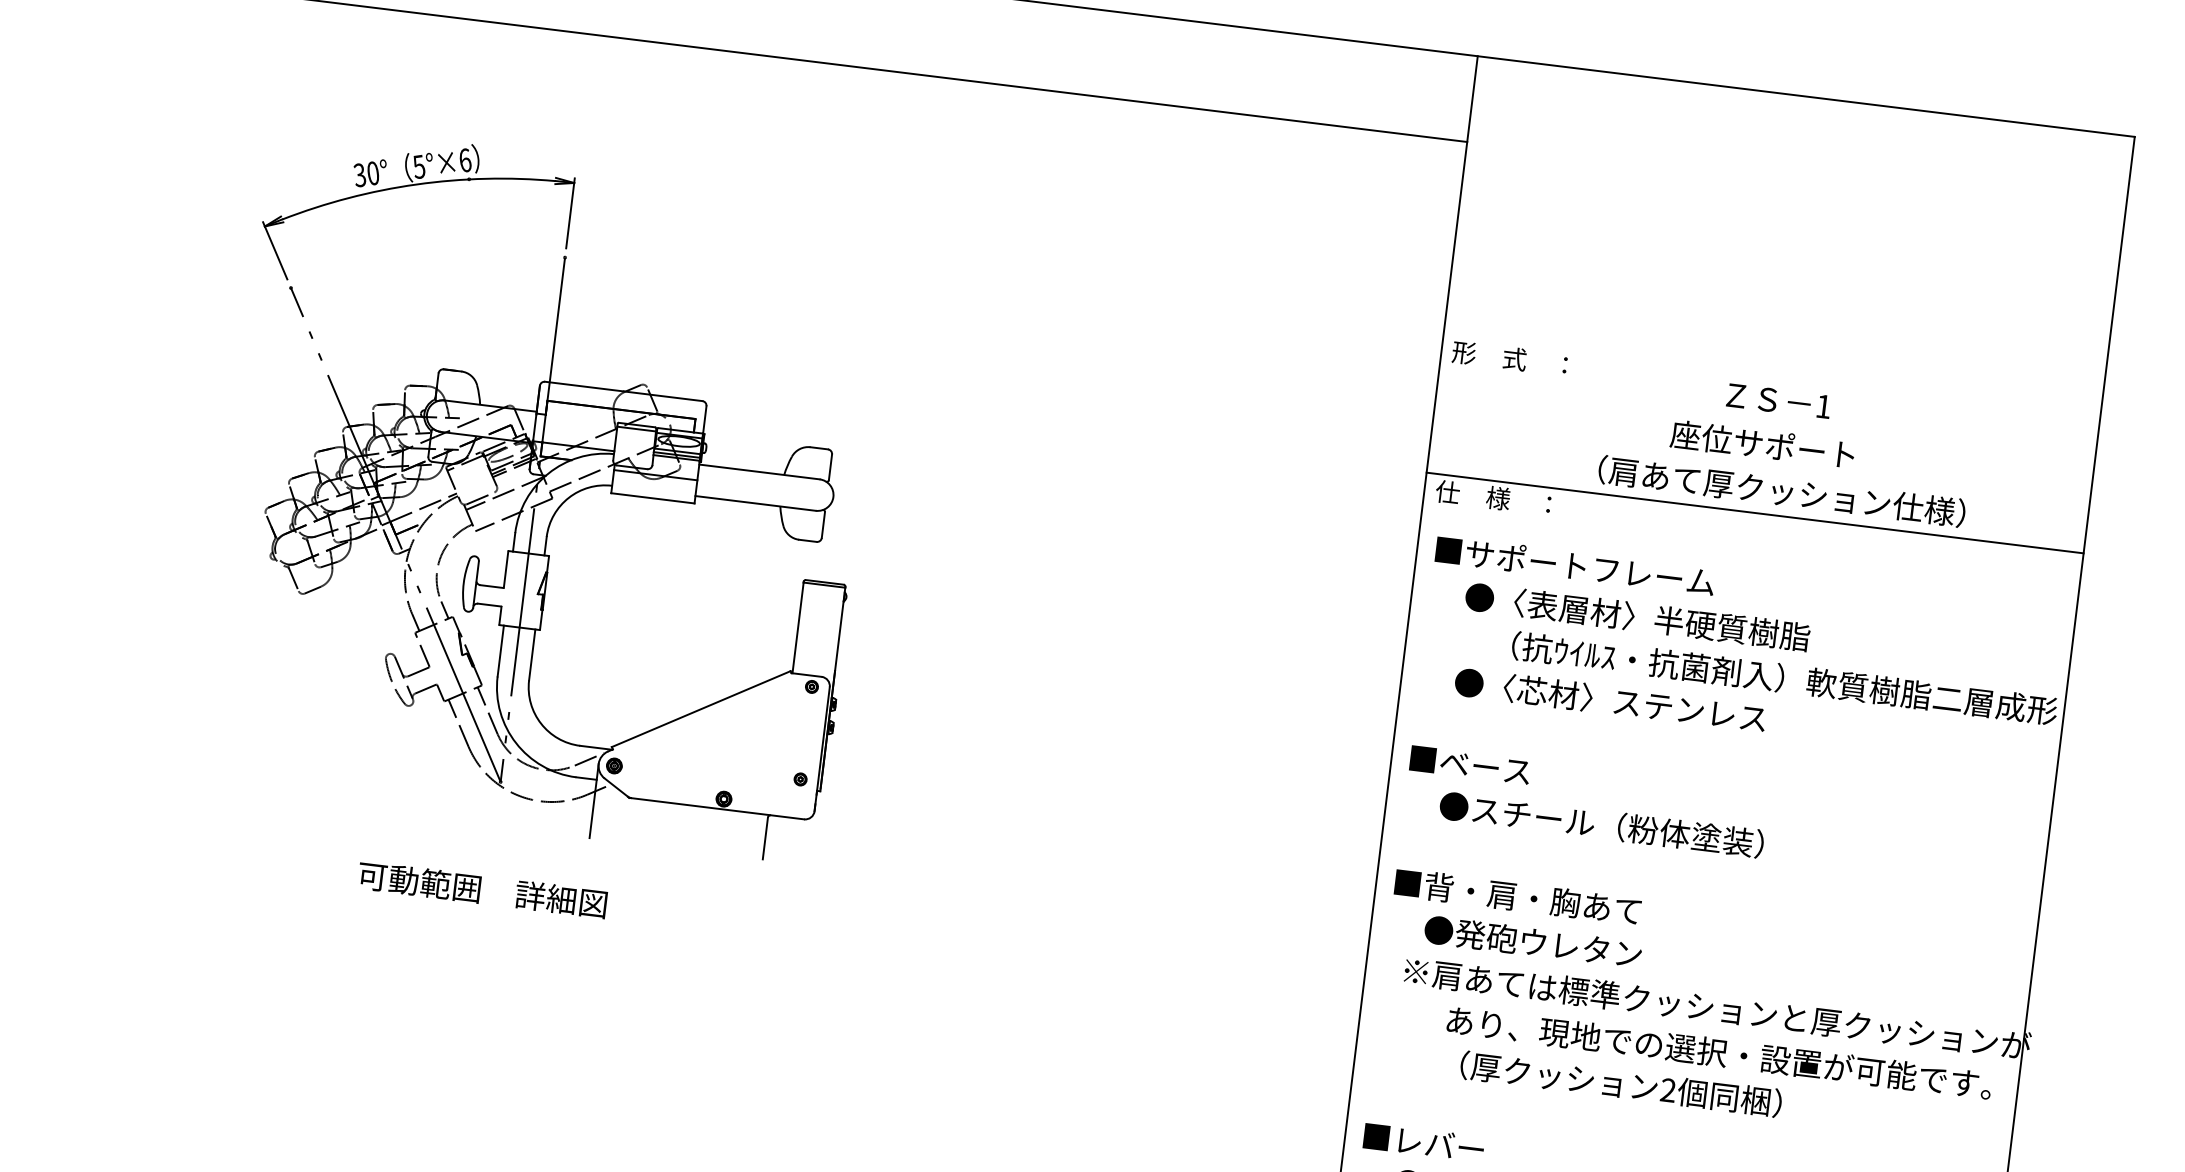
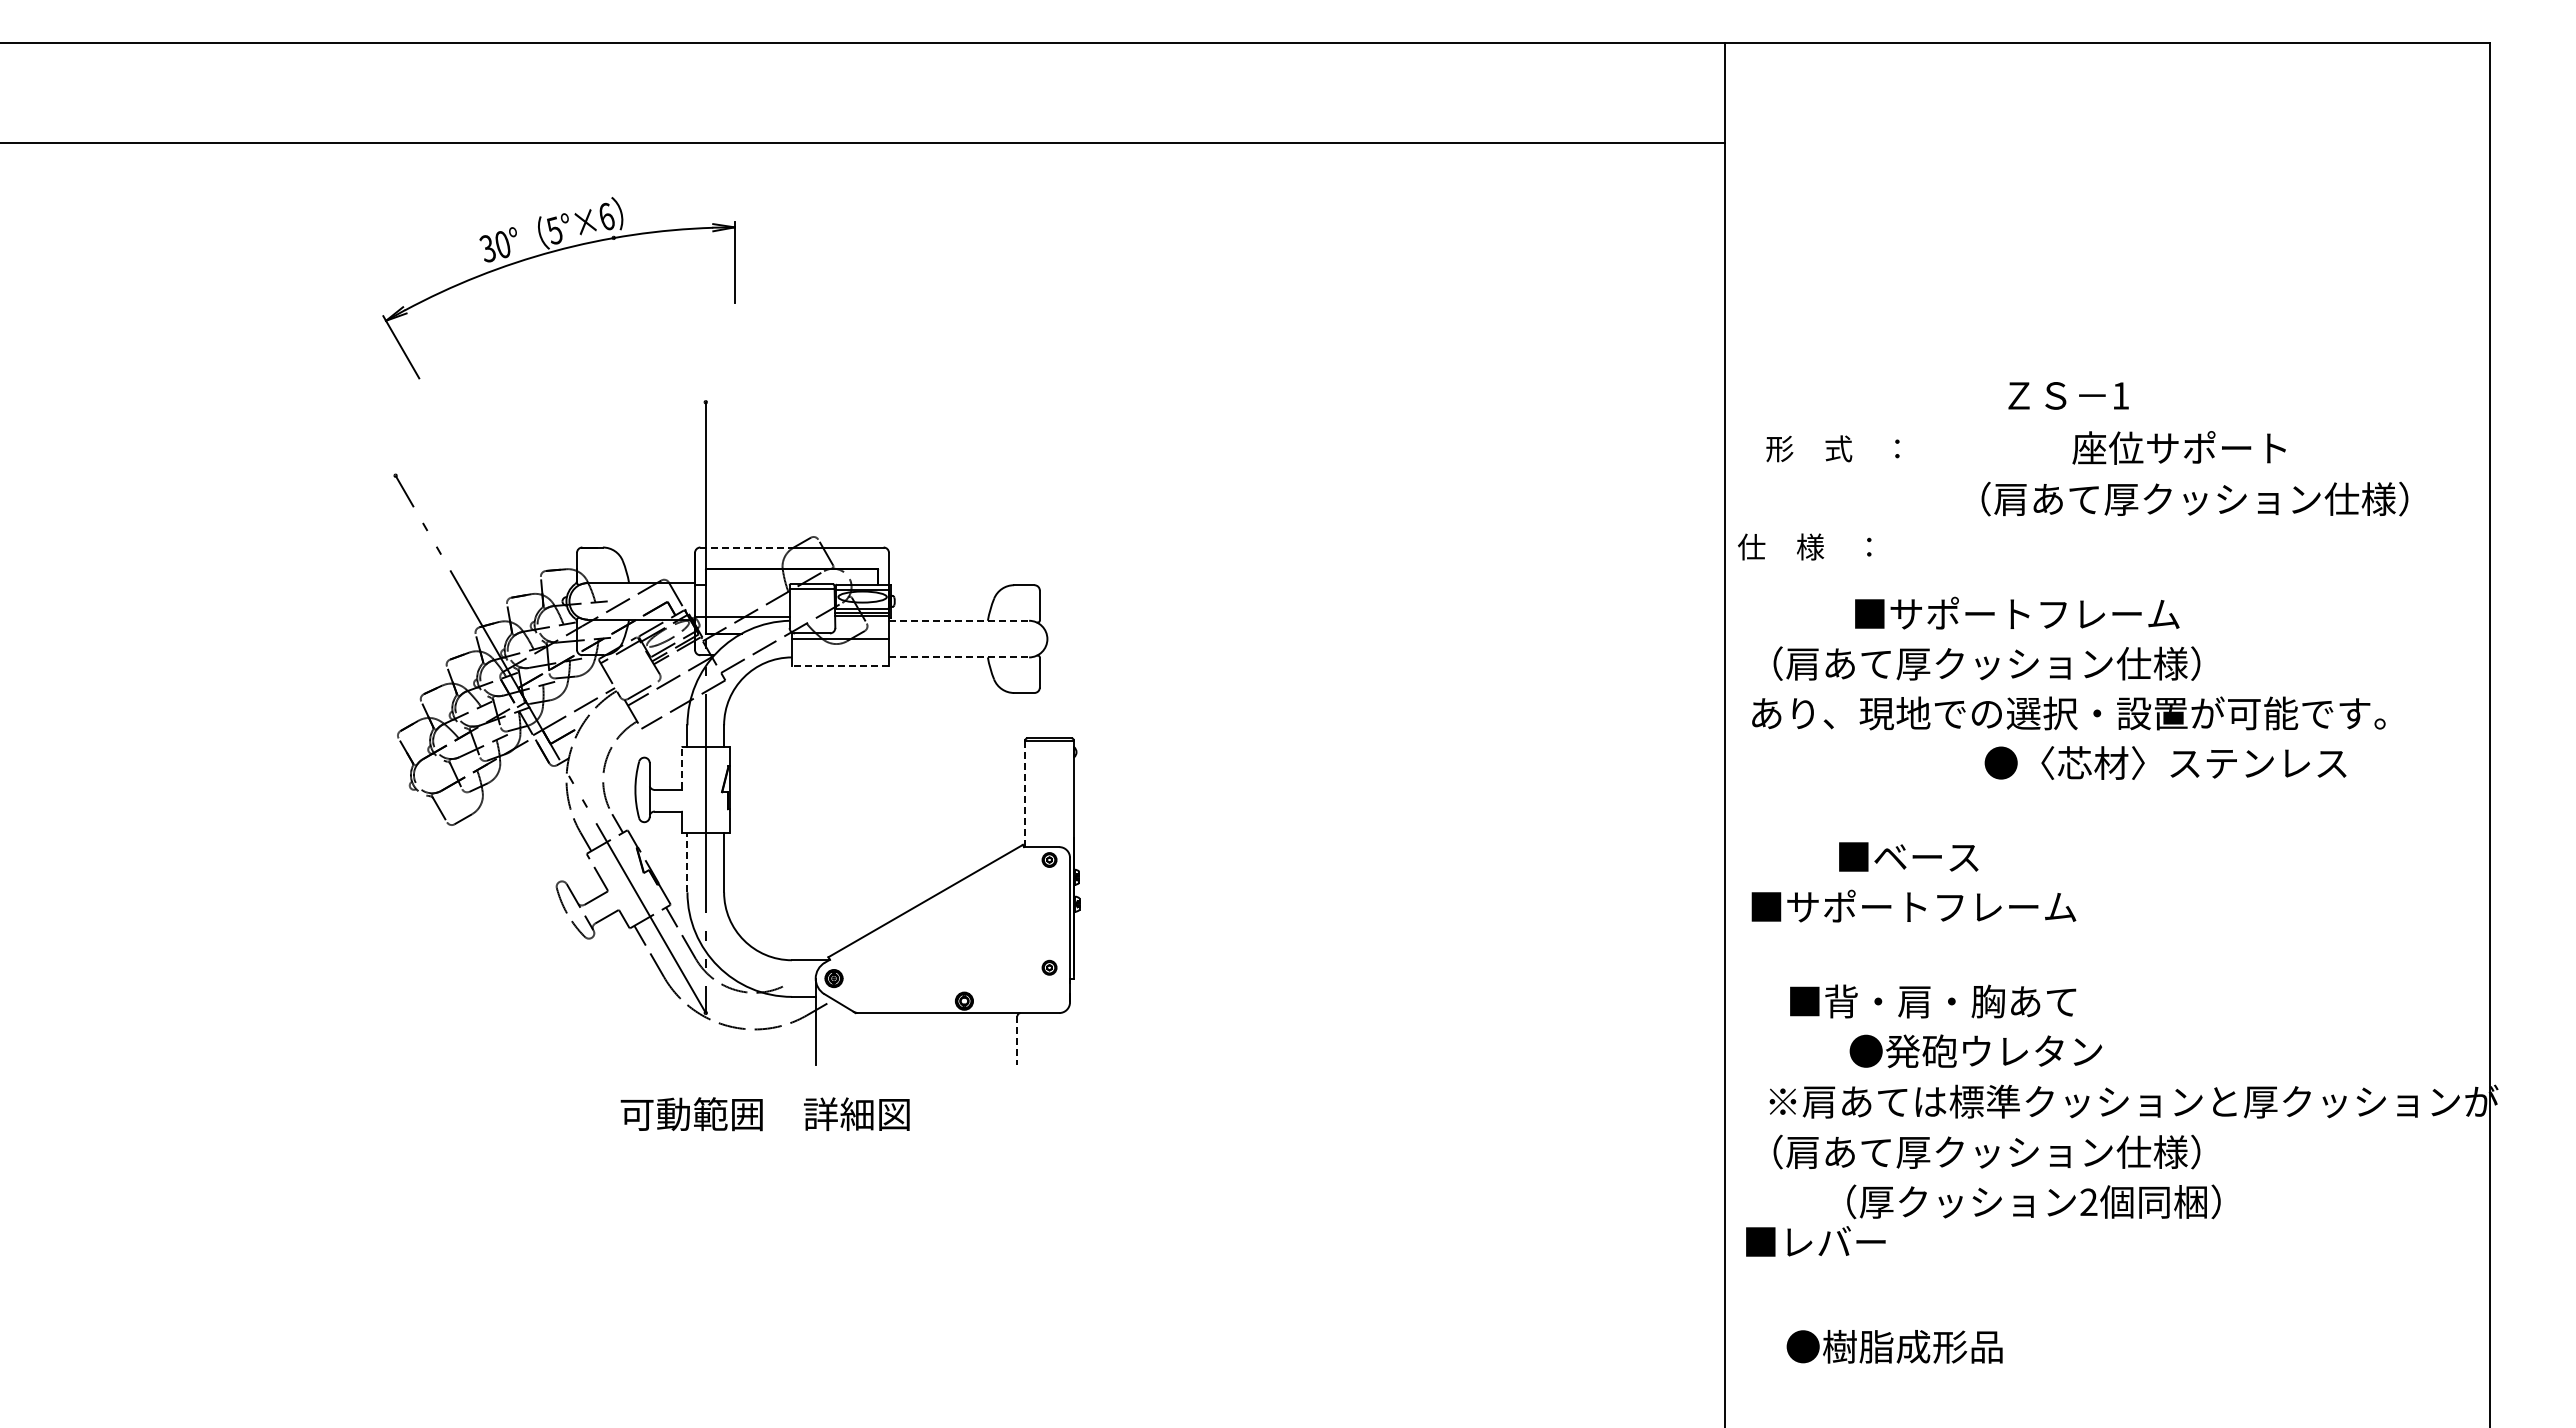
part: (413, 186) -> (550, 253), moved
text: (1509, 358) -> (1832, 448), moved
line: (584, 386) -> (746, 547), solid -> dashed
text: (1778, 400) -> (2068, 395), moved
text: (1762, 444) -> (2178, 447), moved
line: (759, 471) -> (959, 620), solid -> dashed
text: (1781, 490) -> (2194, 498), moved
line: (652, 498) -> (840, 666), solid -> dashed
line: (755, 503) -> (959, 657), solid -> dashed
line: (1754, 512) -> (2106, 527), removed
text: (1575, 564) -> (2017, 612), moved
line: (506, 568) -> (682, 767), solid -> dashed
text: (1637, 616) -> (1986, 663), ●〈表層材〉半硬質樹脂 -> （肩あて厚クッション仕様）
line: (798, 628) -> (1025, 794), solid -> dashed
line: (500, 650) -> (687, 862), solid -> dashed
text: (1743, 673) -> (2116, 713), （抗ｳｲﾙｽ・抗菌剤入）軟質樹脂二層成形 -> あり、現地での選択・設置が可能です。
text: (1610, 699) -> (2165, 762), moved
line: (589, 759) -> (804, 974), removed
text: (1470, 764) -> (1908, 856), moved
text: (1586, 822) -> (1957, 906), ●スチール（粉体塗装） -> ■サポートフレーム
line: (765, 839) -> (1017, 1041), solid -> dashed
text: (481, 890) -> (764, 1114), moved
text: (1518, 896) -> (1933, 1001), moved
text: (1532, 942) -> (1975, 1051), moved
text: (1697, 1049) -> (2116, 1151), あり、現地での選択・設置が可能です。 -> （肩あて厚クッション仕様）
text: (1423, 1142) -> (1815, 1241), moved

